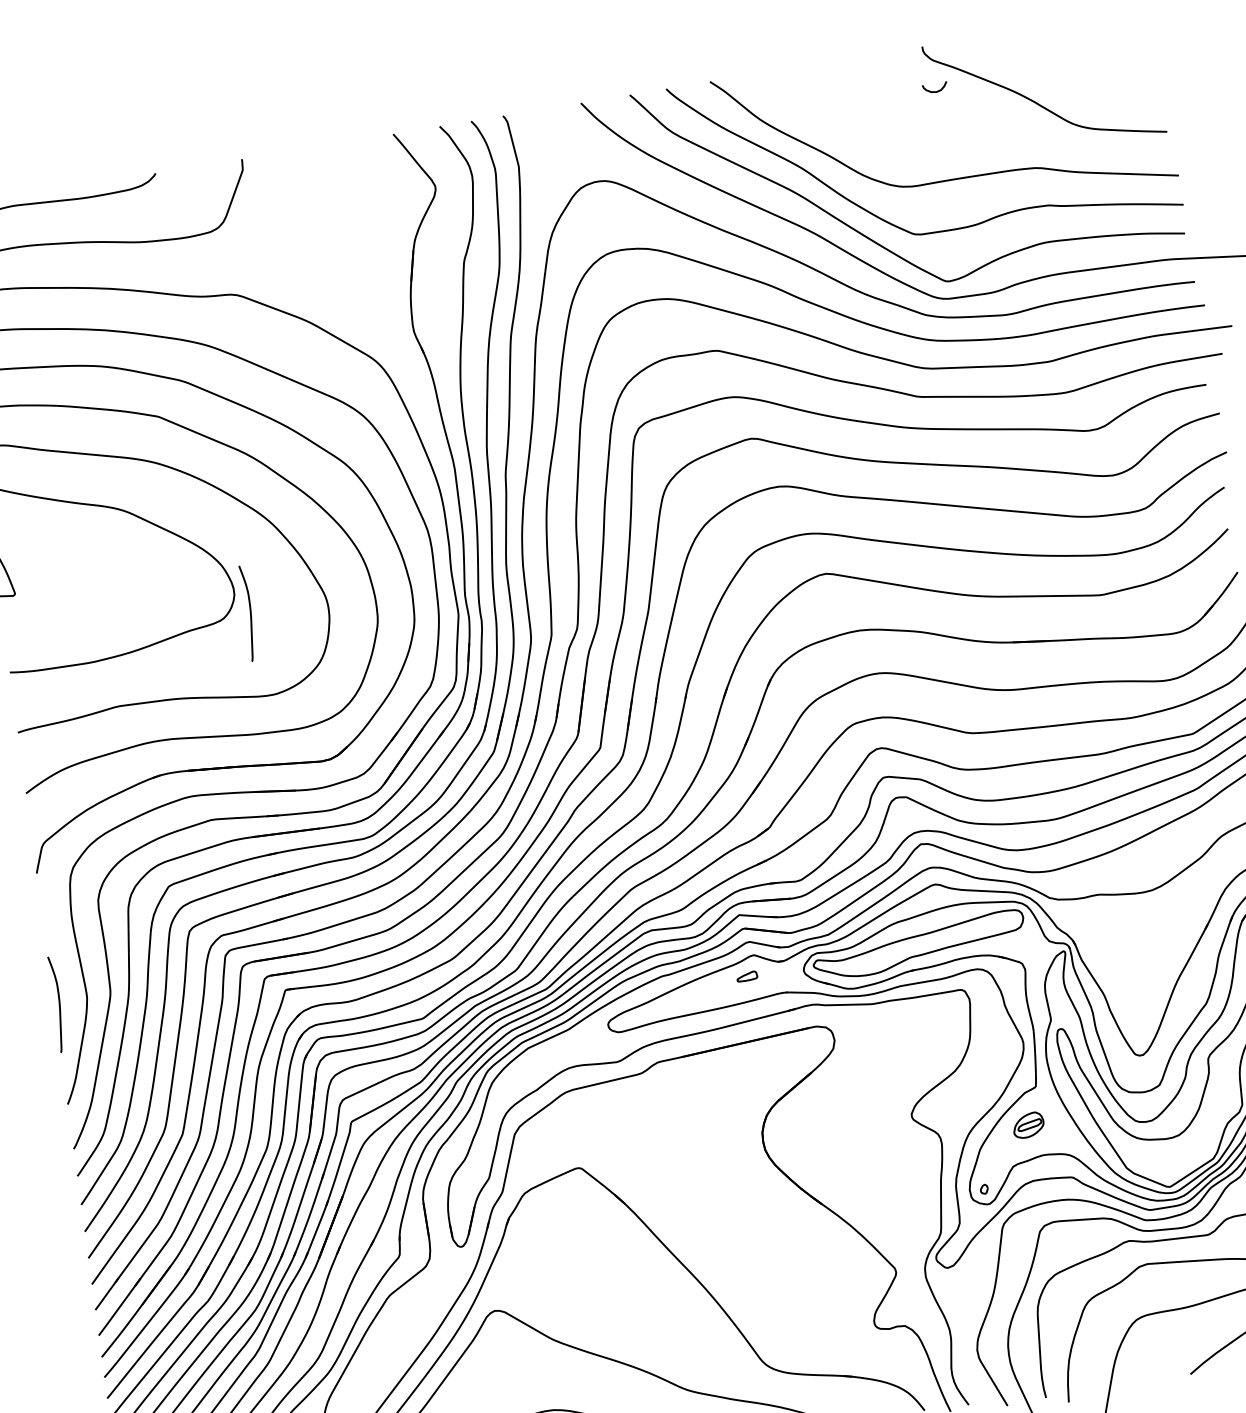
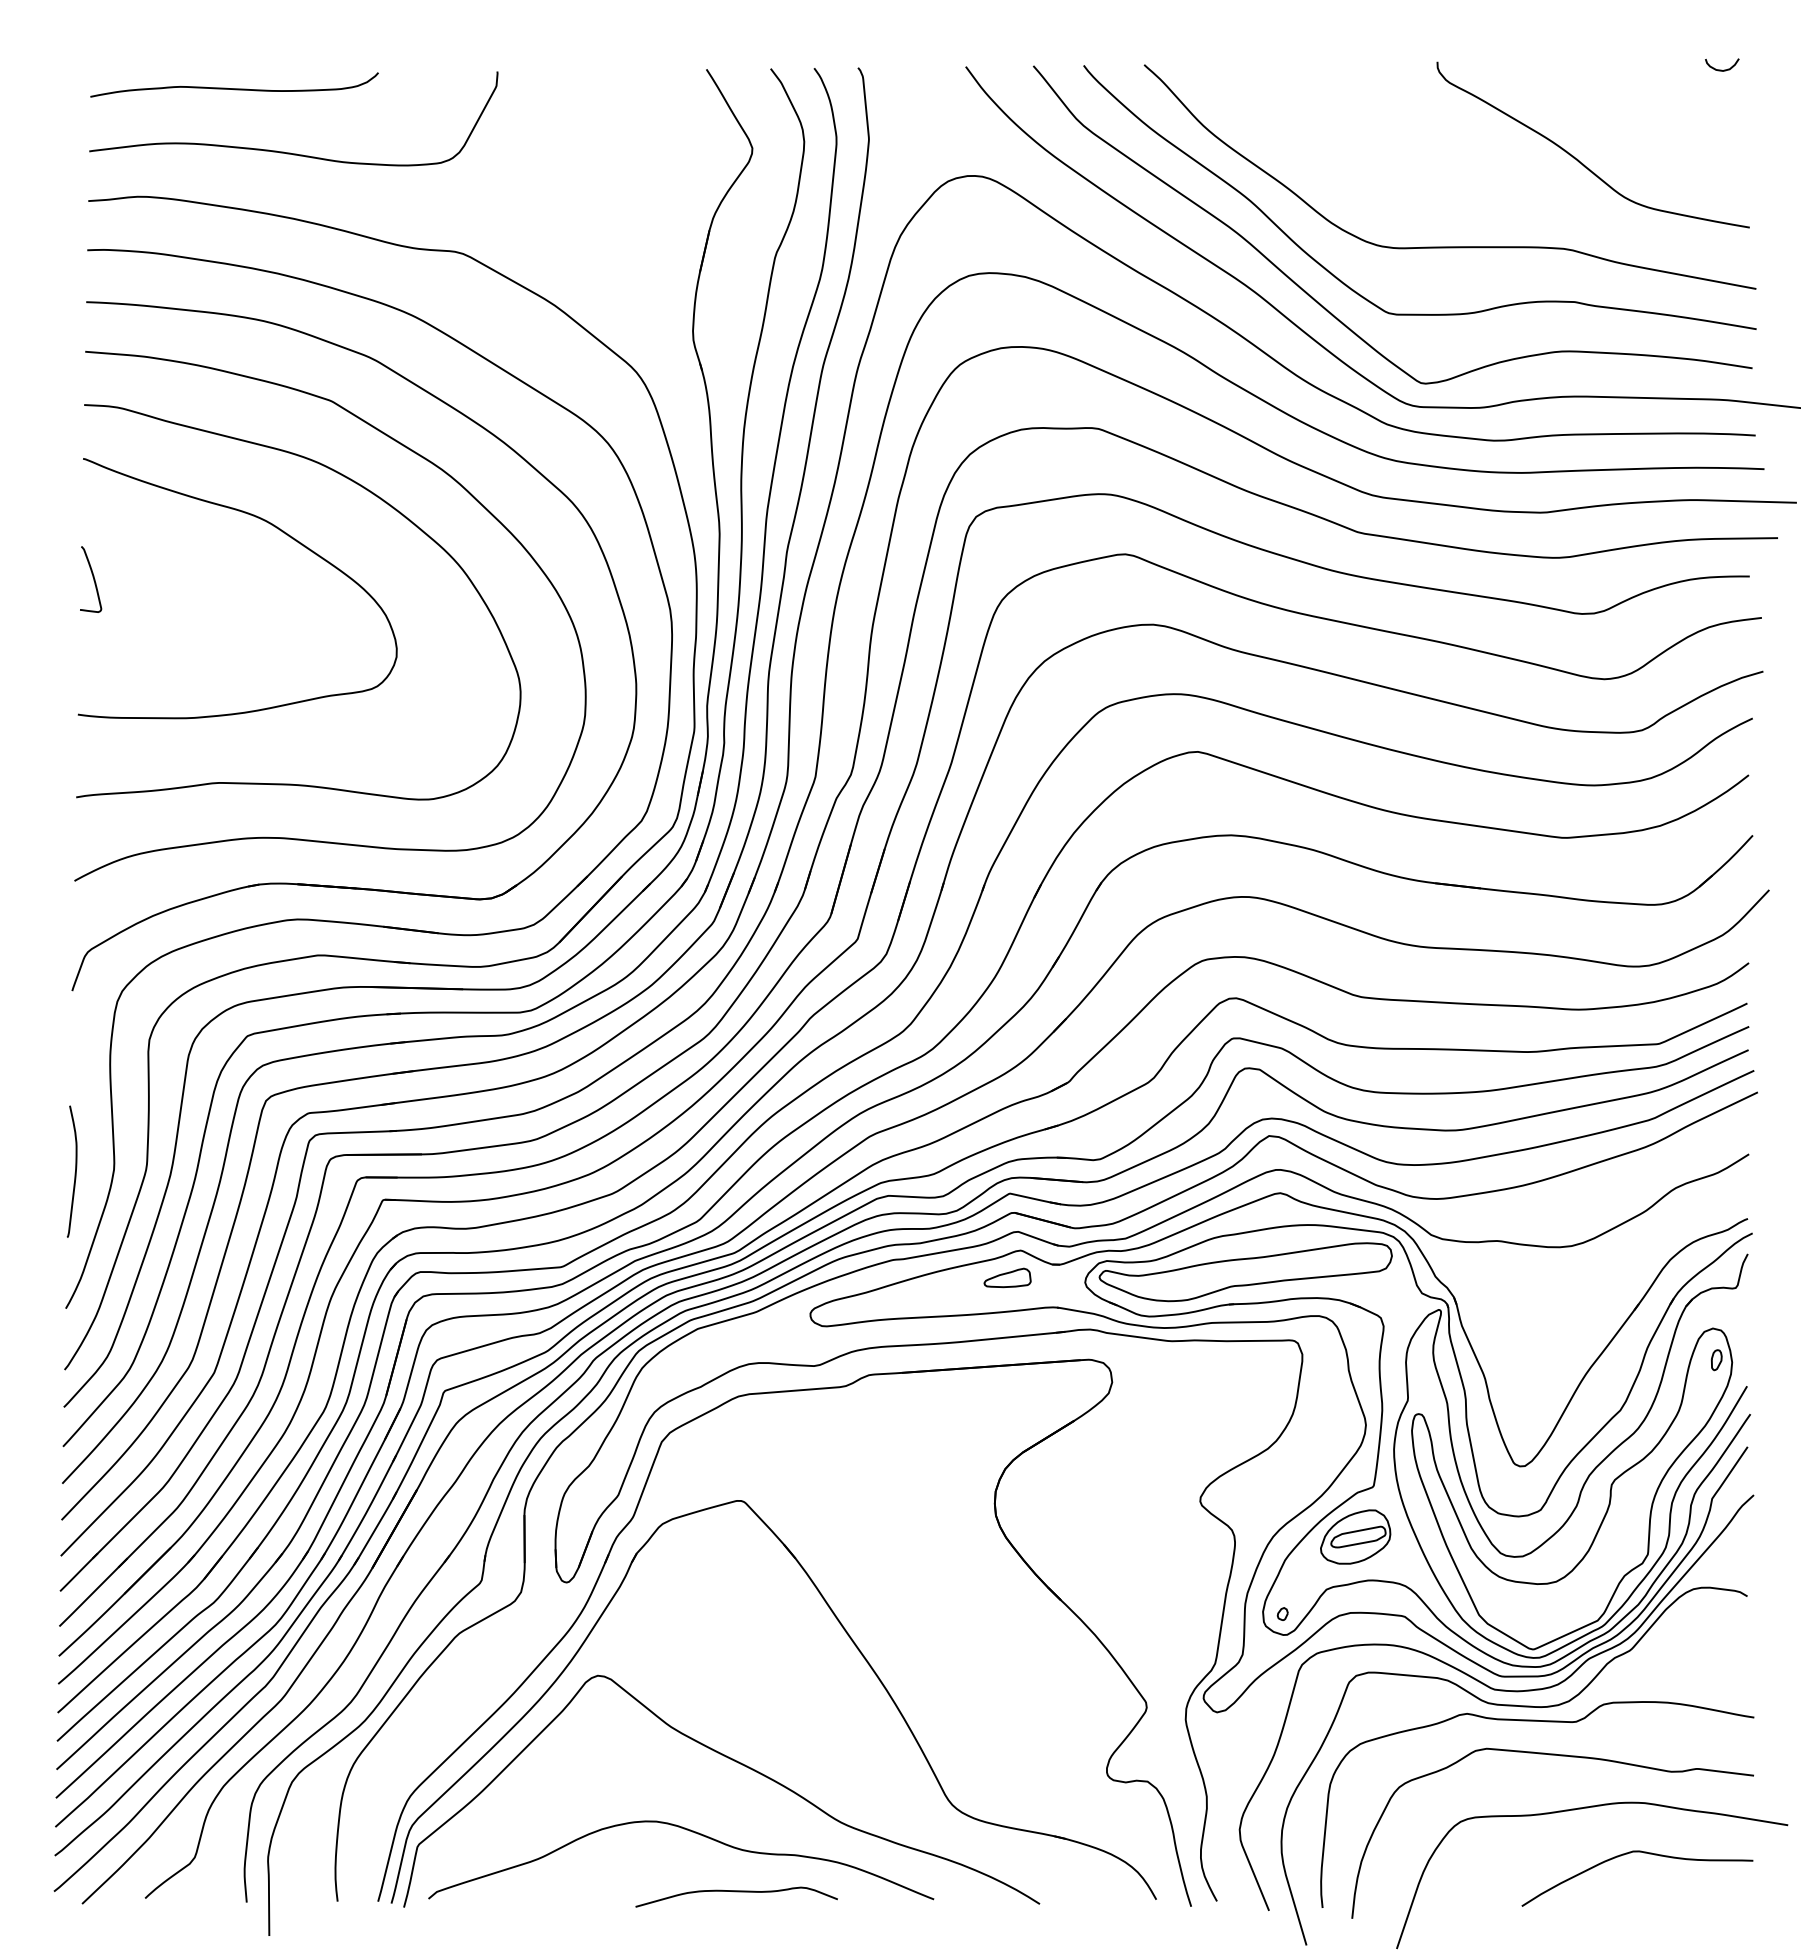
curve: (935, 91) -> (1721, 69), moved
curve: (249, 613) -> (413, 685), removed
part: (746, 976) -> (1007, 1277), size x1.67
part: (1028, 1124) -> (1355, 1536), size x1.67

